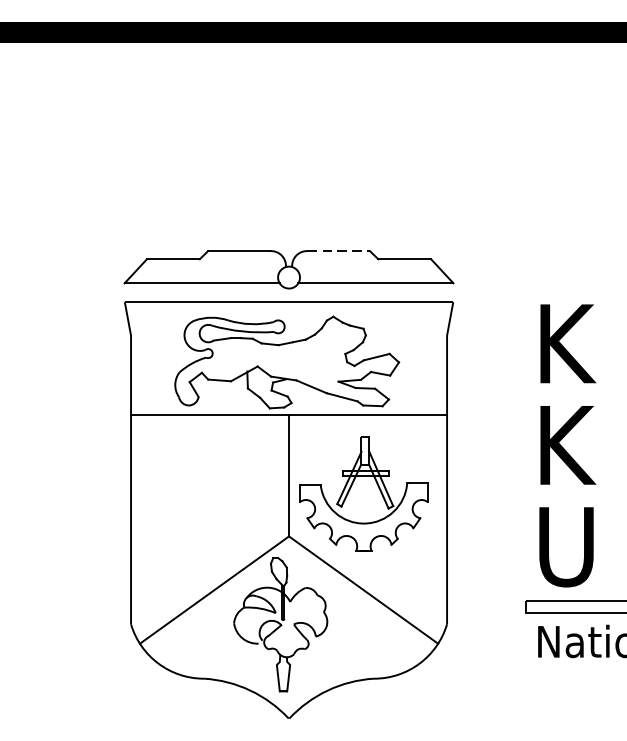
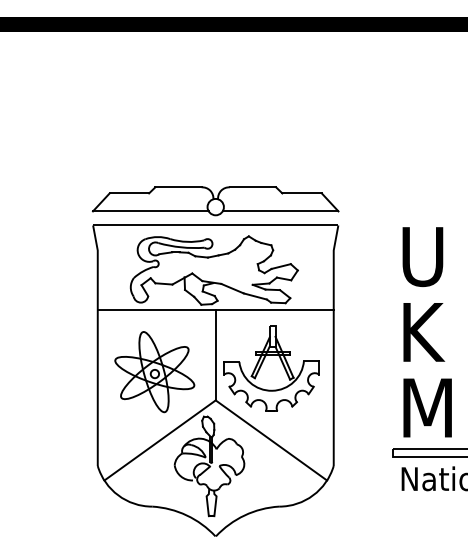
line: (339, 251) -> (253, 187), dashed -> solid
text: (567, 345) -> (423, 257), K -> U
part: (207, 499) -> (154, 372), added
text: (571, 547) -> (426, 408), U -> M

